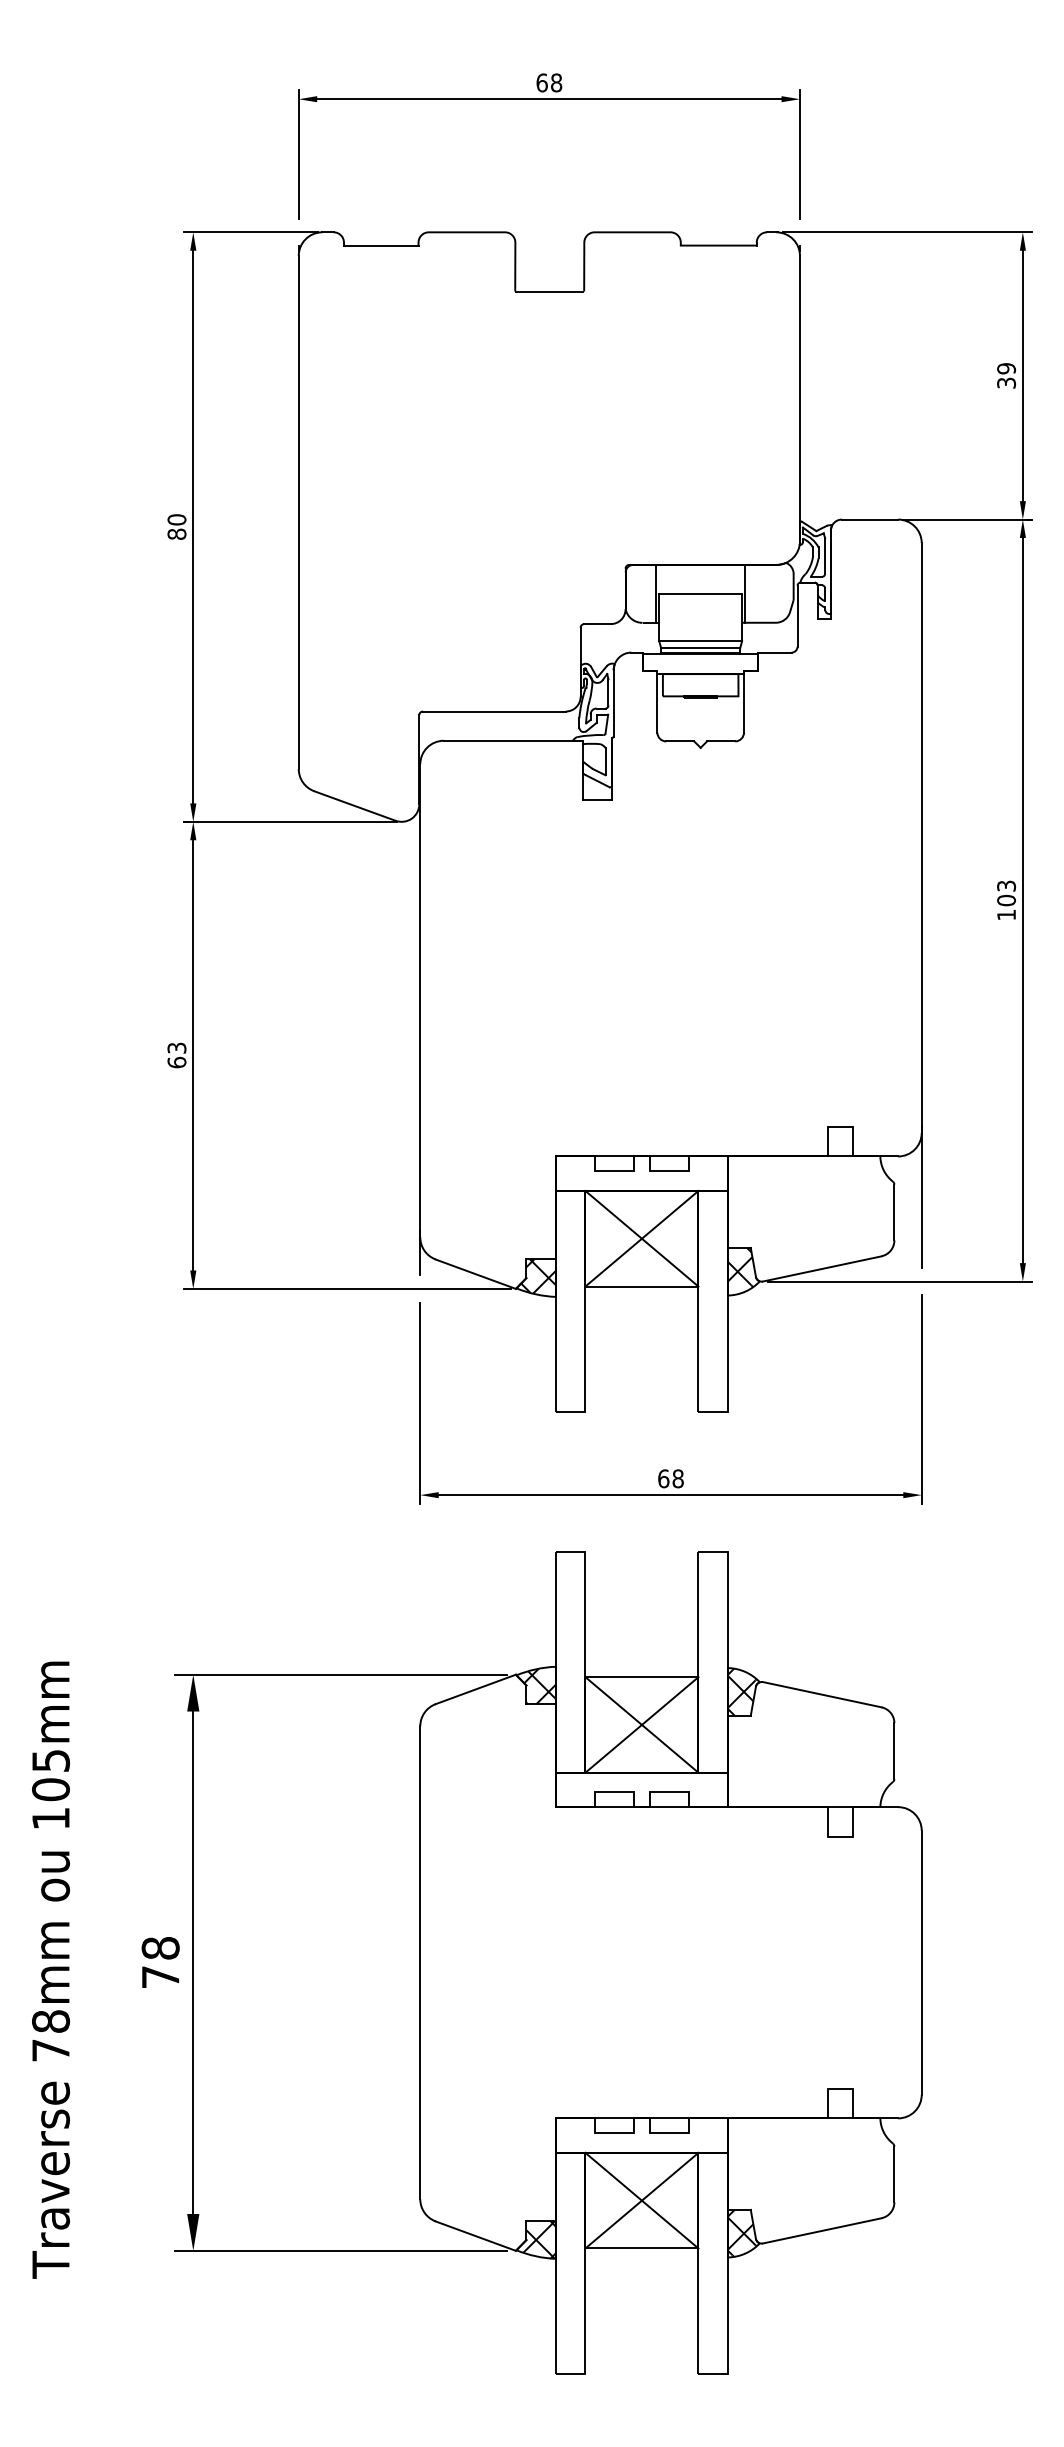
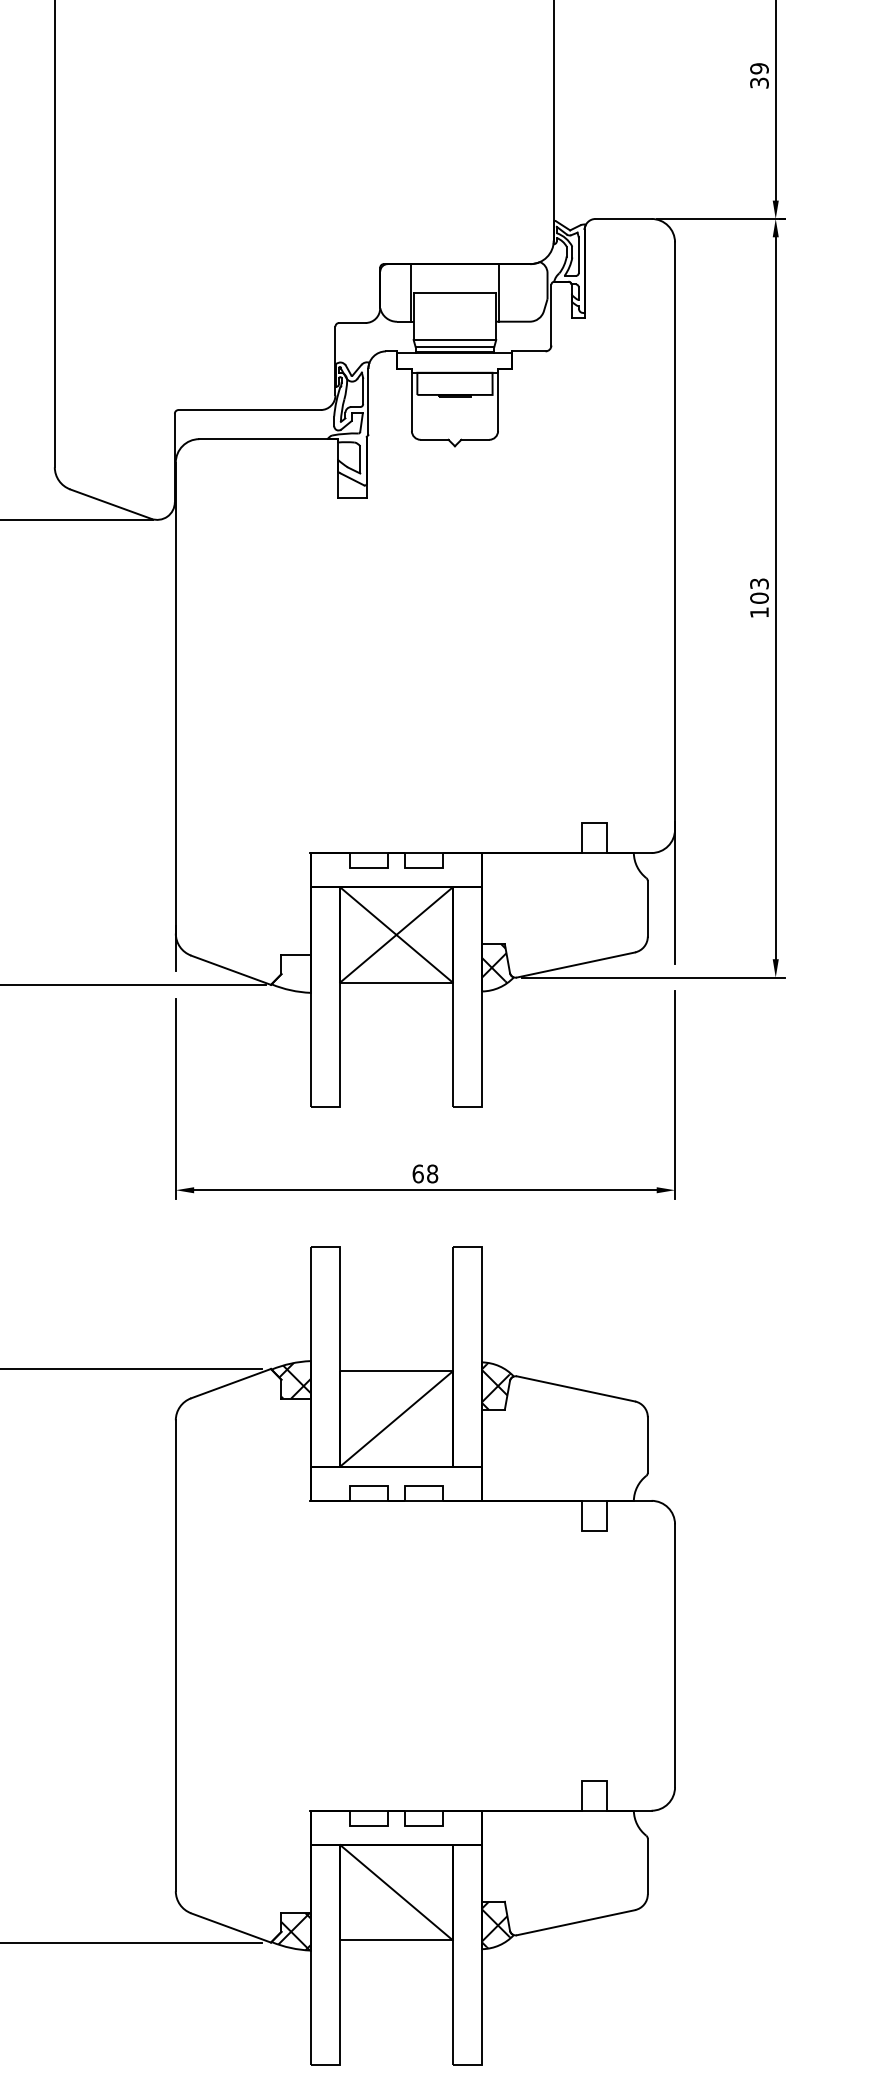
hatch: (538, 1276) -> (293, 972), removed
line: (641, 1724) -> (396, 1418), removed
line: (641, 2200) -> (396, 1892), removed

